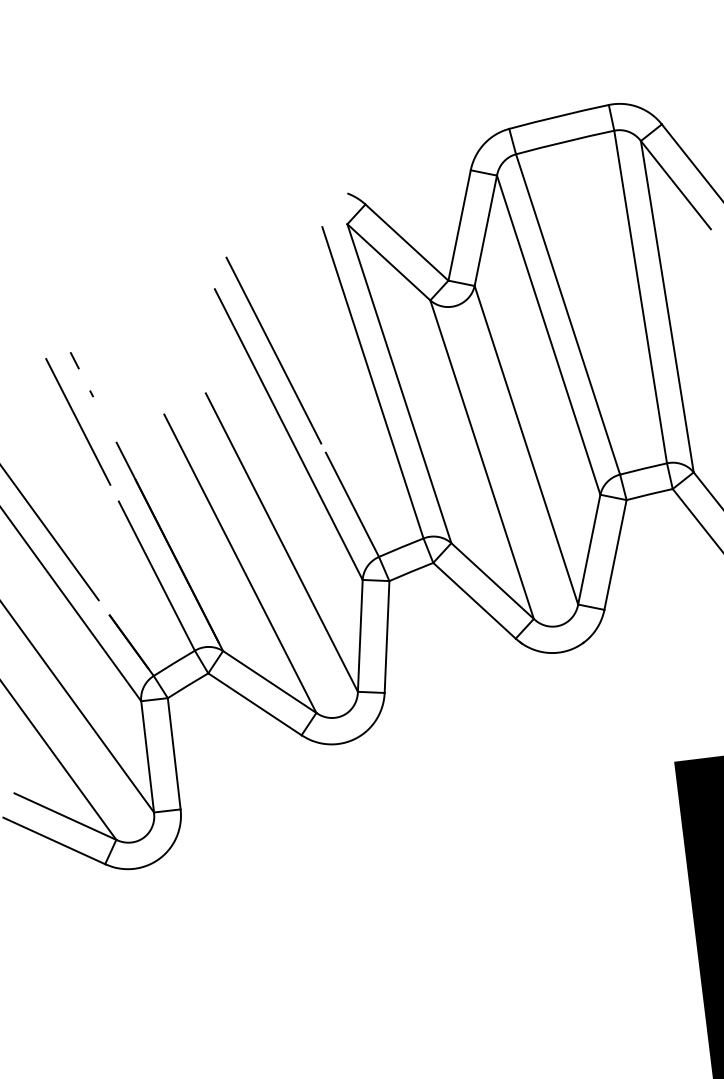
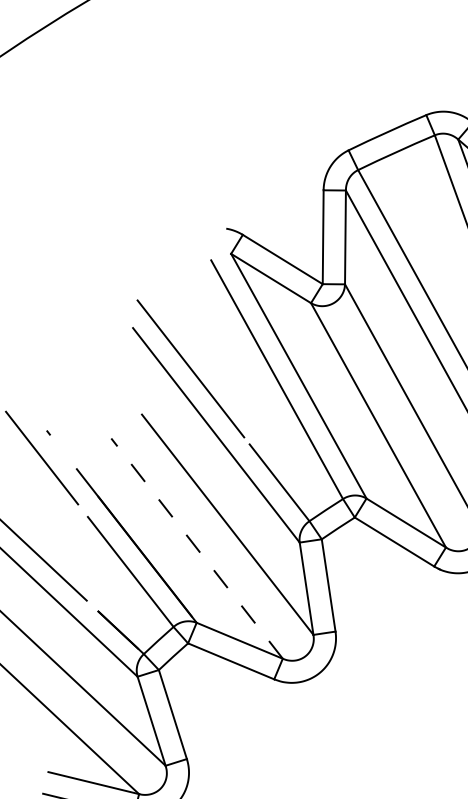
line: (74, 360) -> (29, 408), removed
line: (240, 563) -> (197, 548), solid -> dashed

